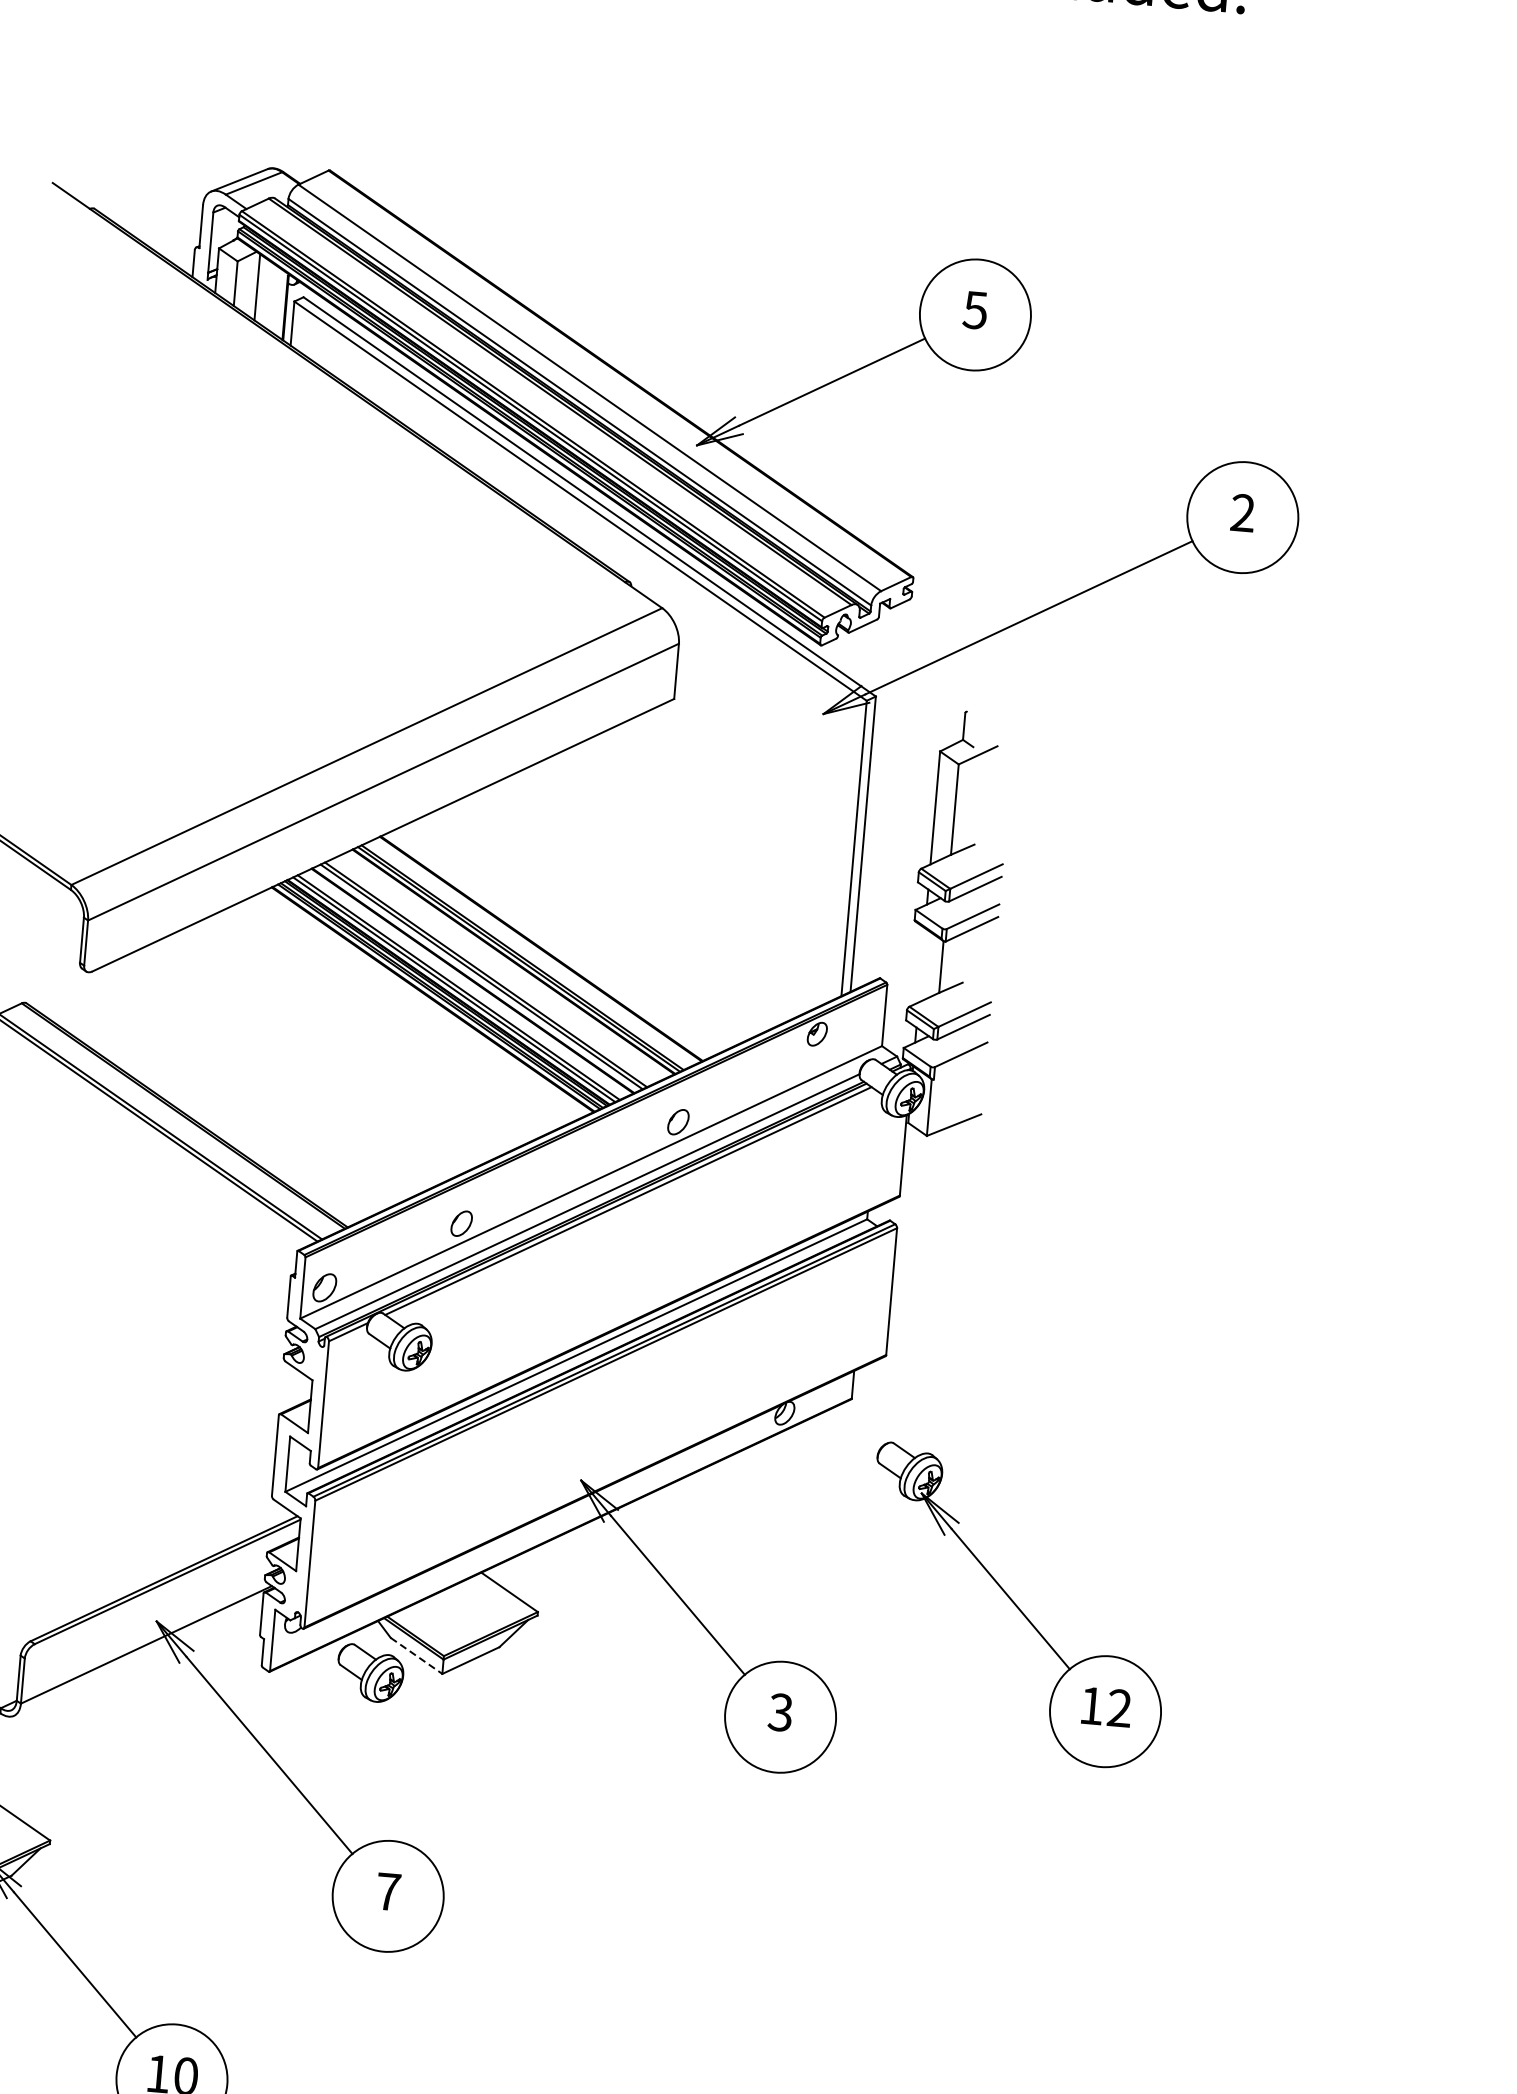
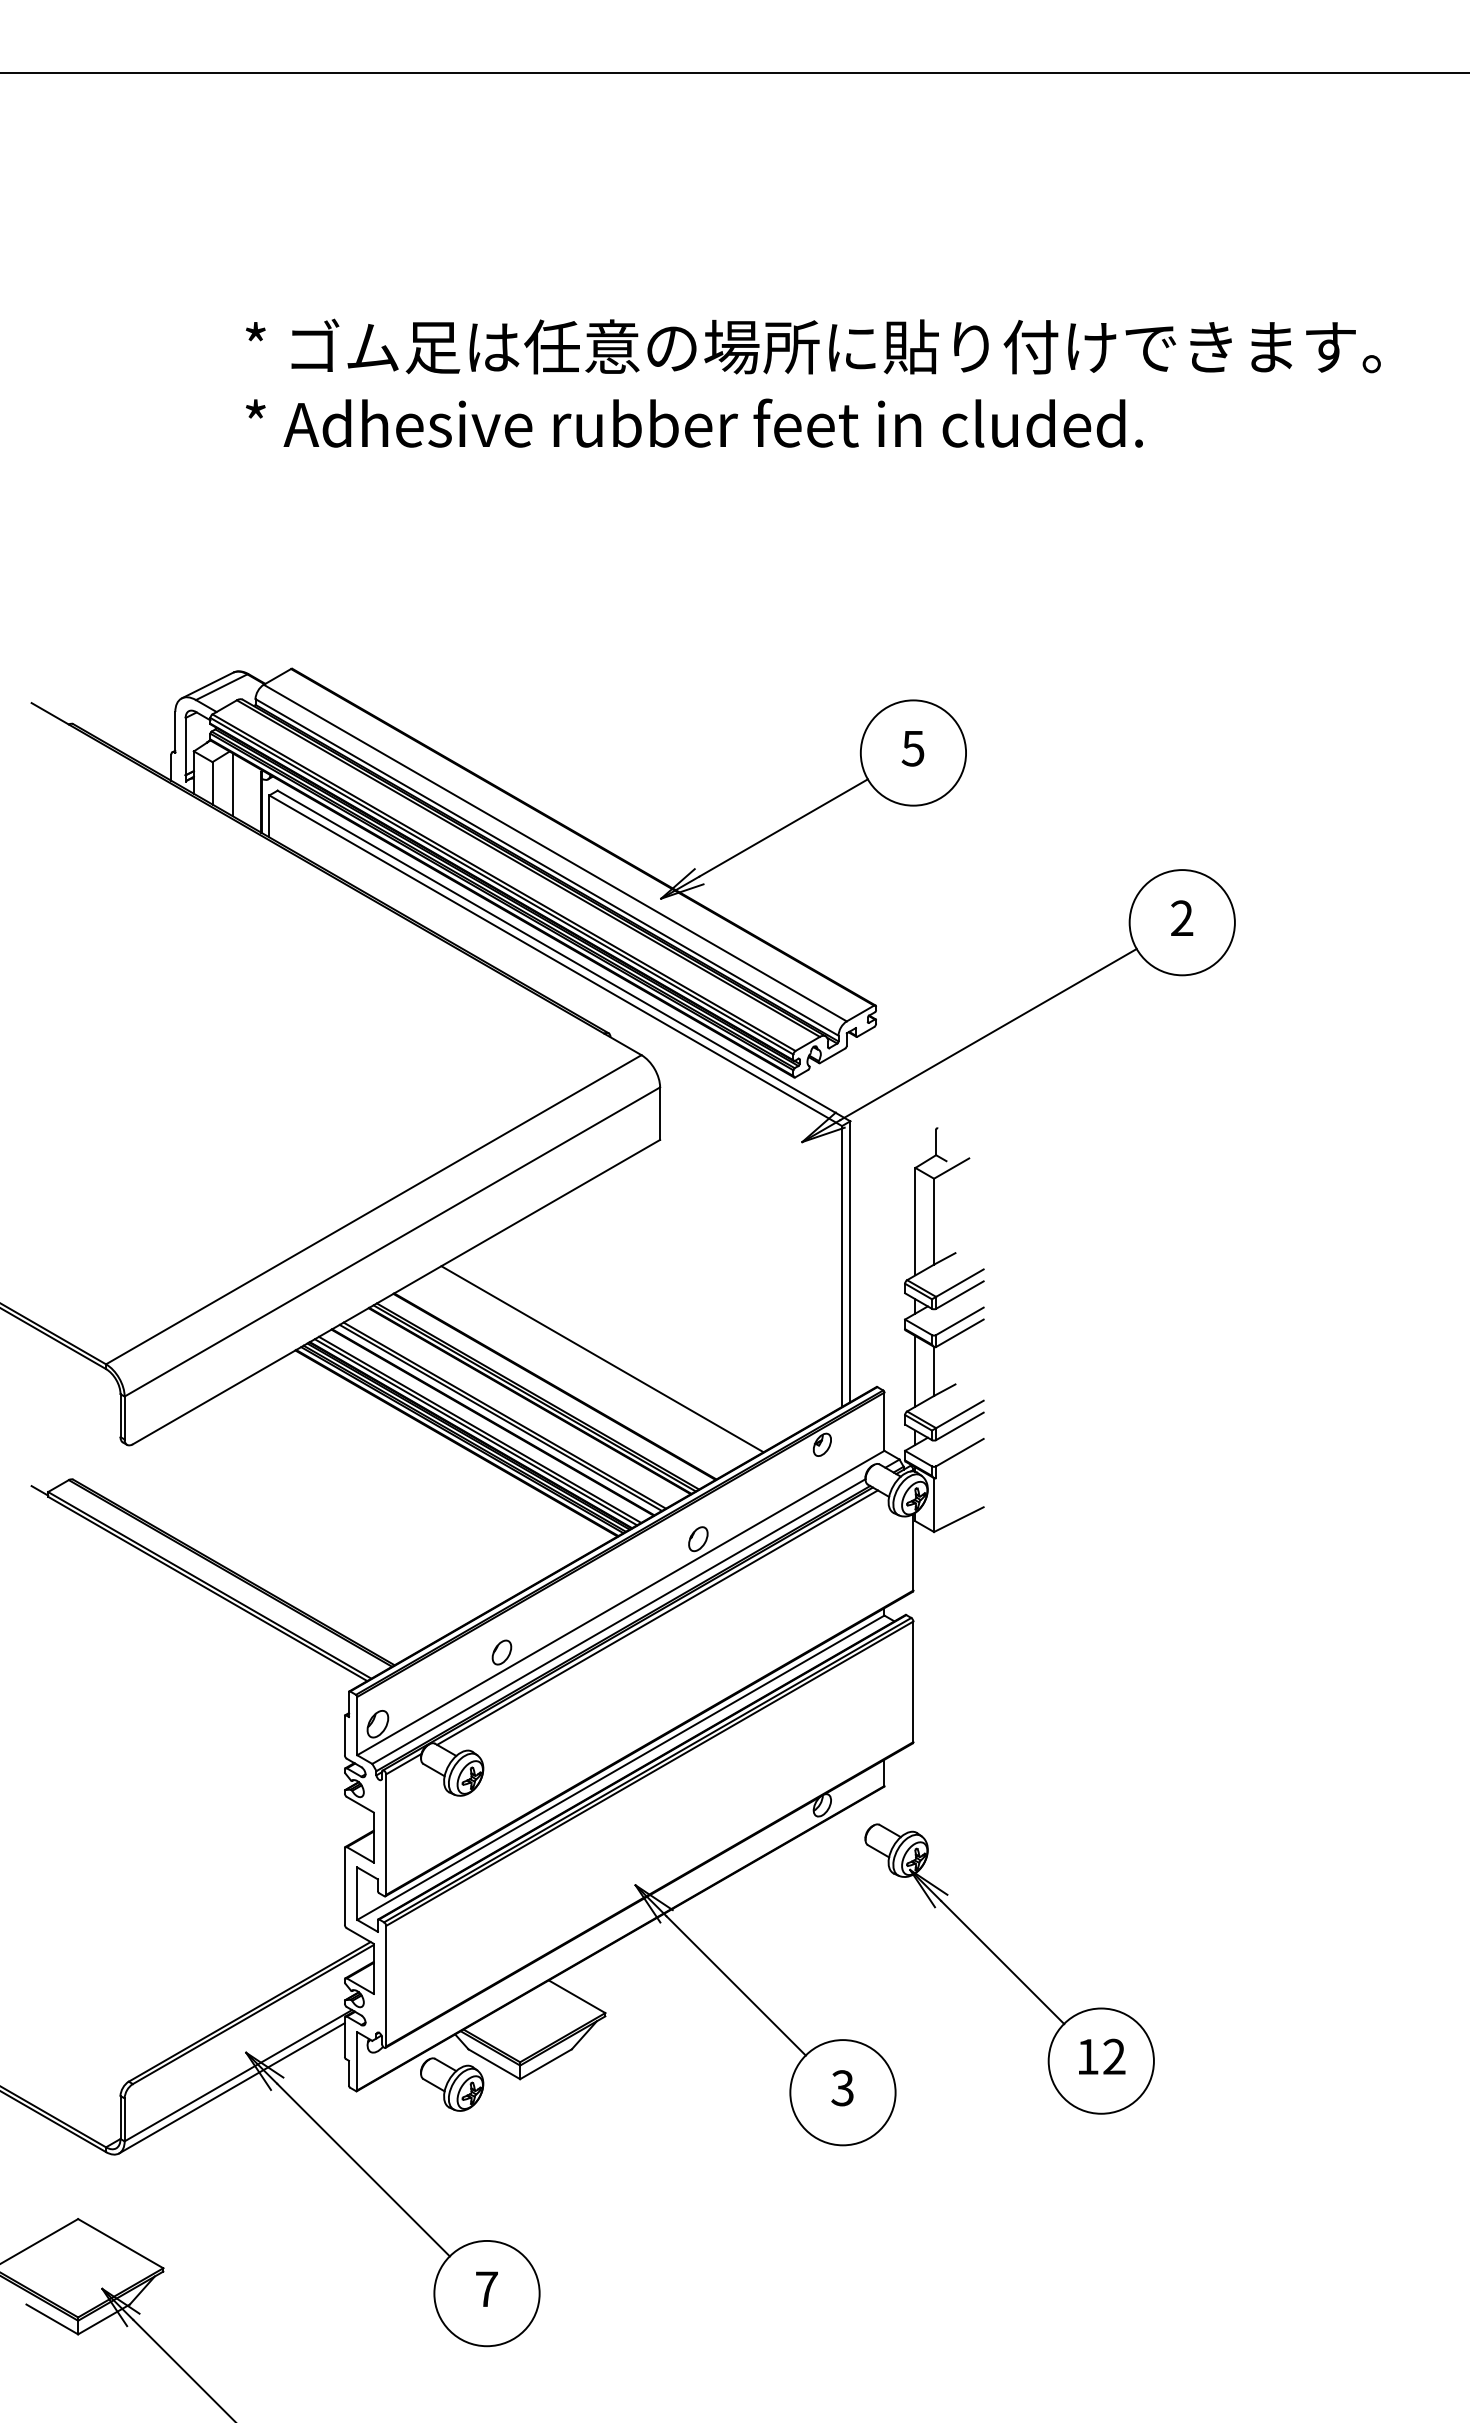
line: (593, 924) -> (602, 1359), added
line: (921, 965) -> (915, 1371), added
part: (1017, 1605) -> (1009, 1968), moved
line: (416, 1656) -> (494, 2064), dashed -> solid
line: (138, 1657) -> (231, 2088), added

